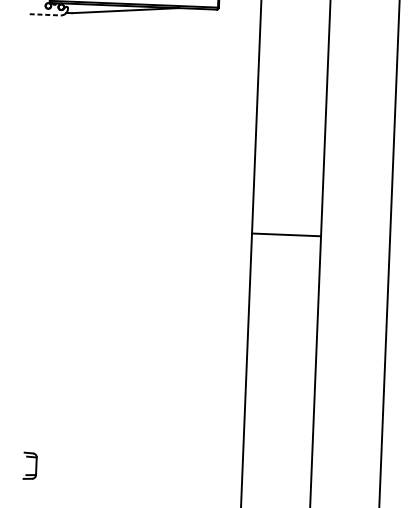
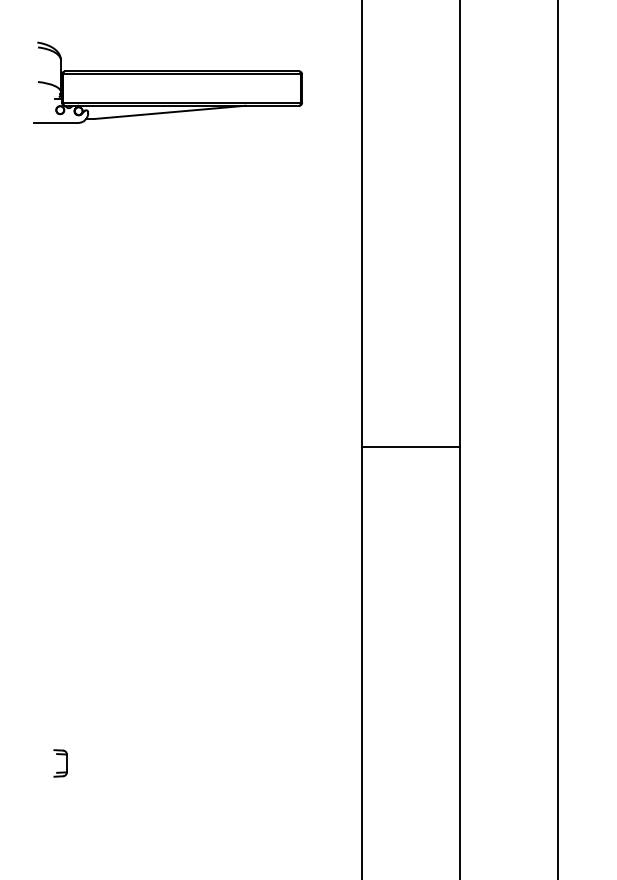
line: (45, 14) -> (56, 122), dashed -> solid
line: (286, 235) -> (410, 447), moved
part: (30, 466) -> (60, 763), size x0.71

